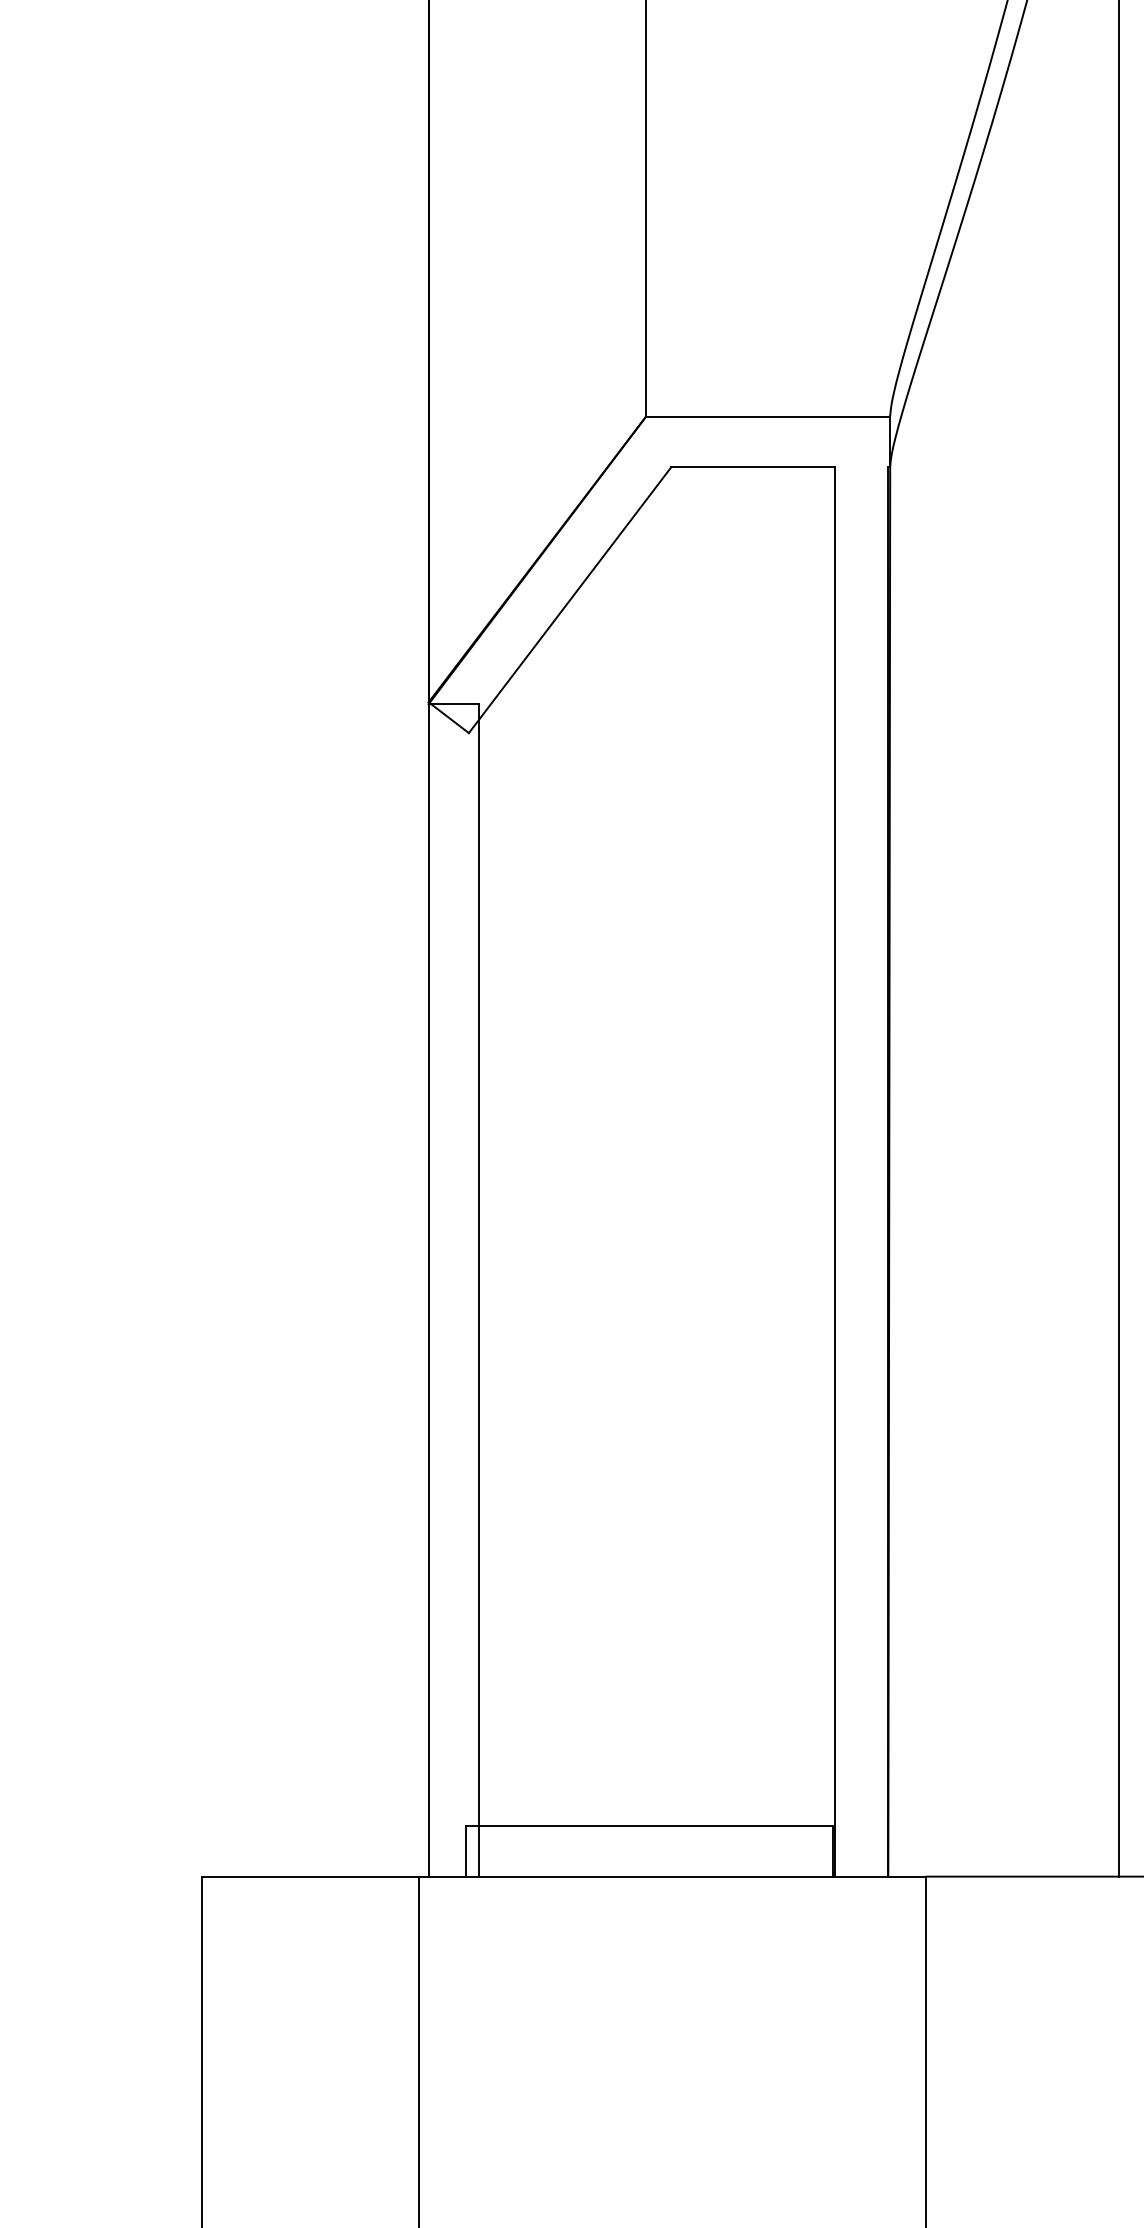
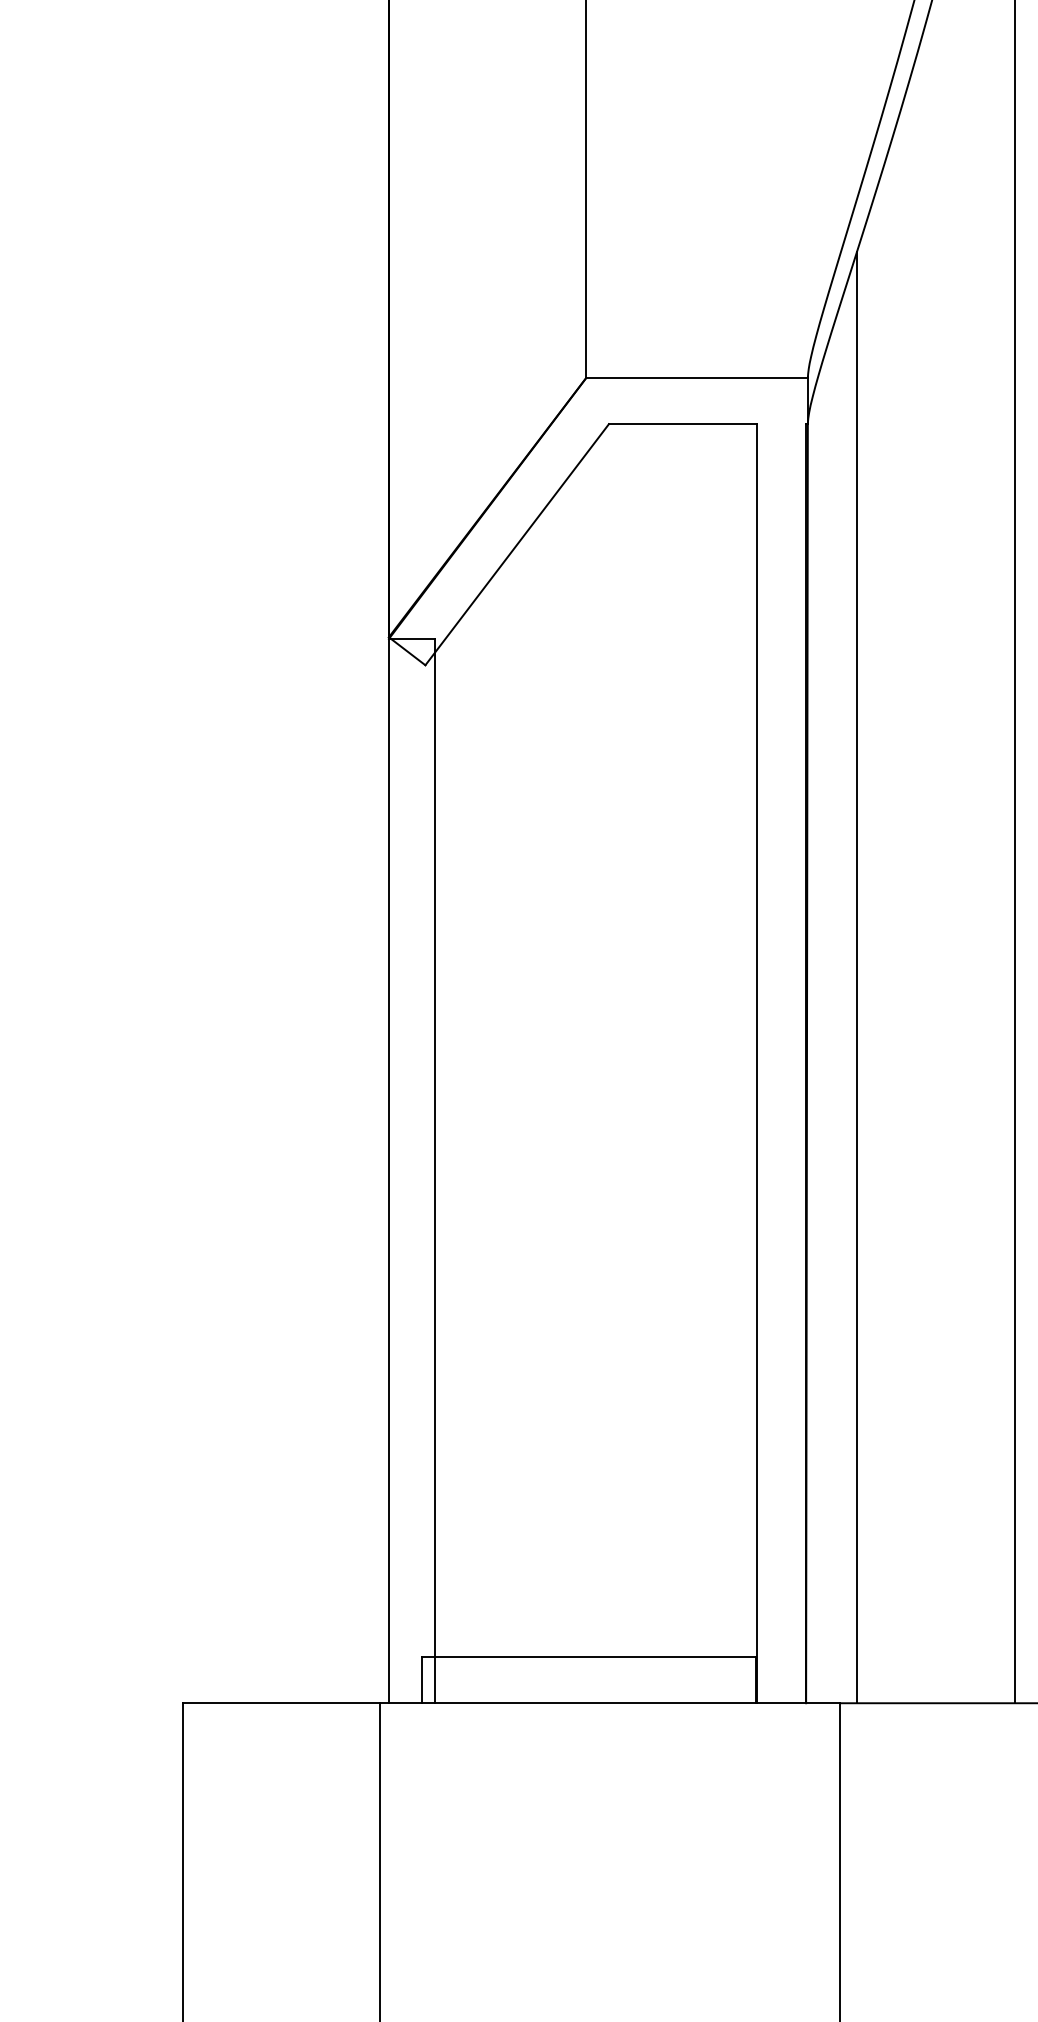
line: (944, 1077) -> (857, 977), added

